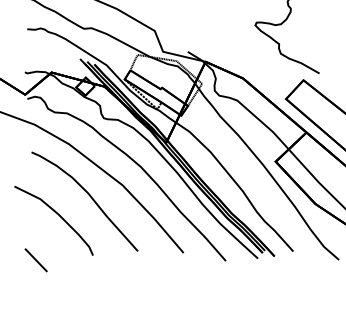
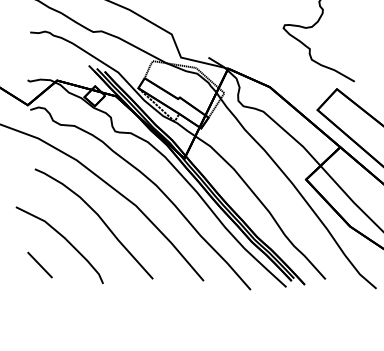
line: (35, 259) -> (39, 264), moved

